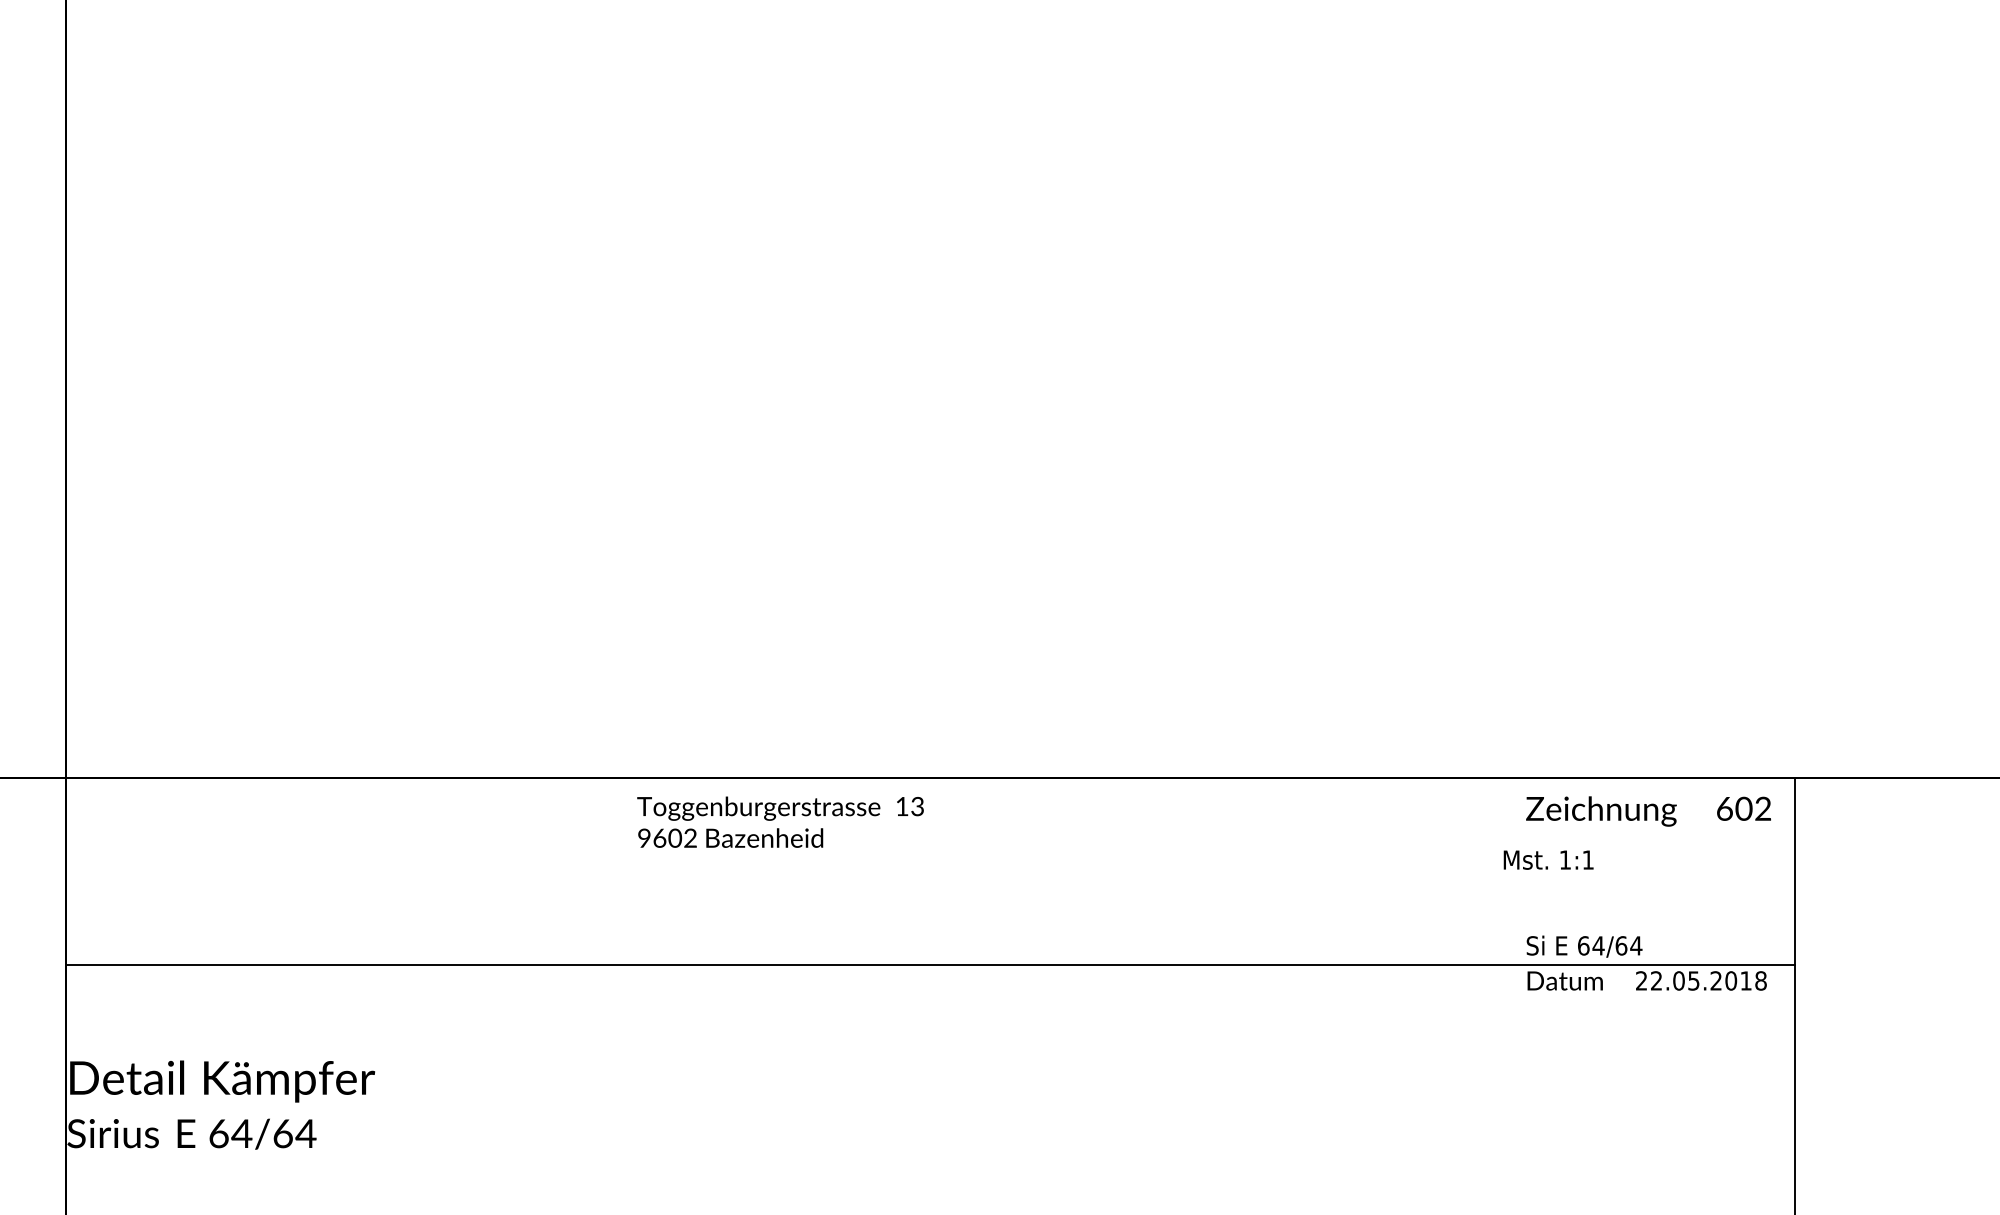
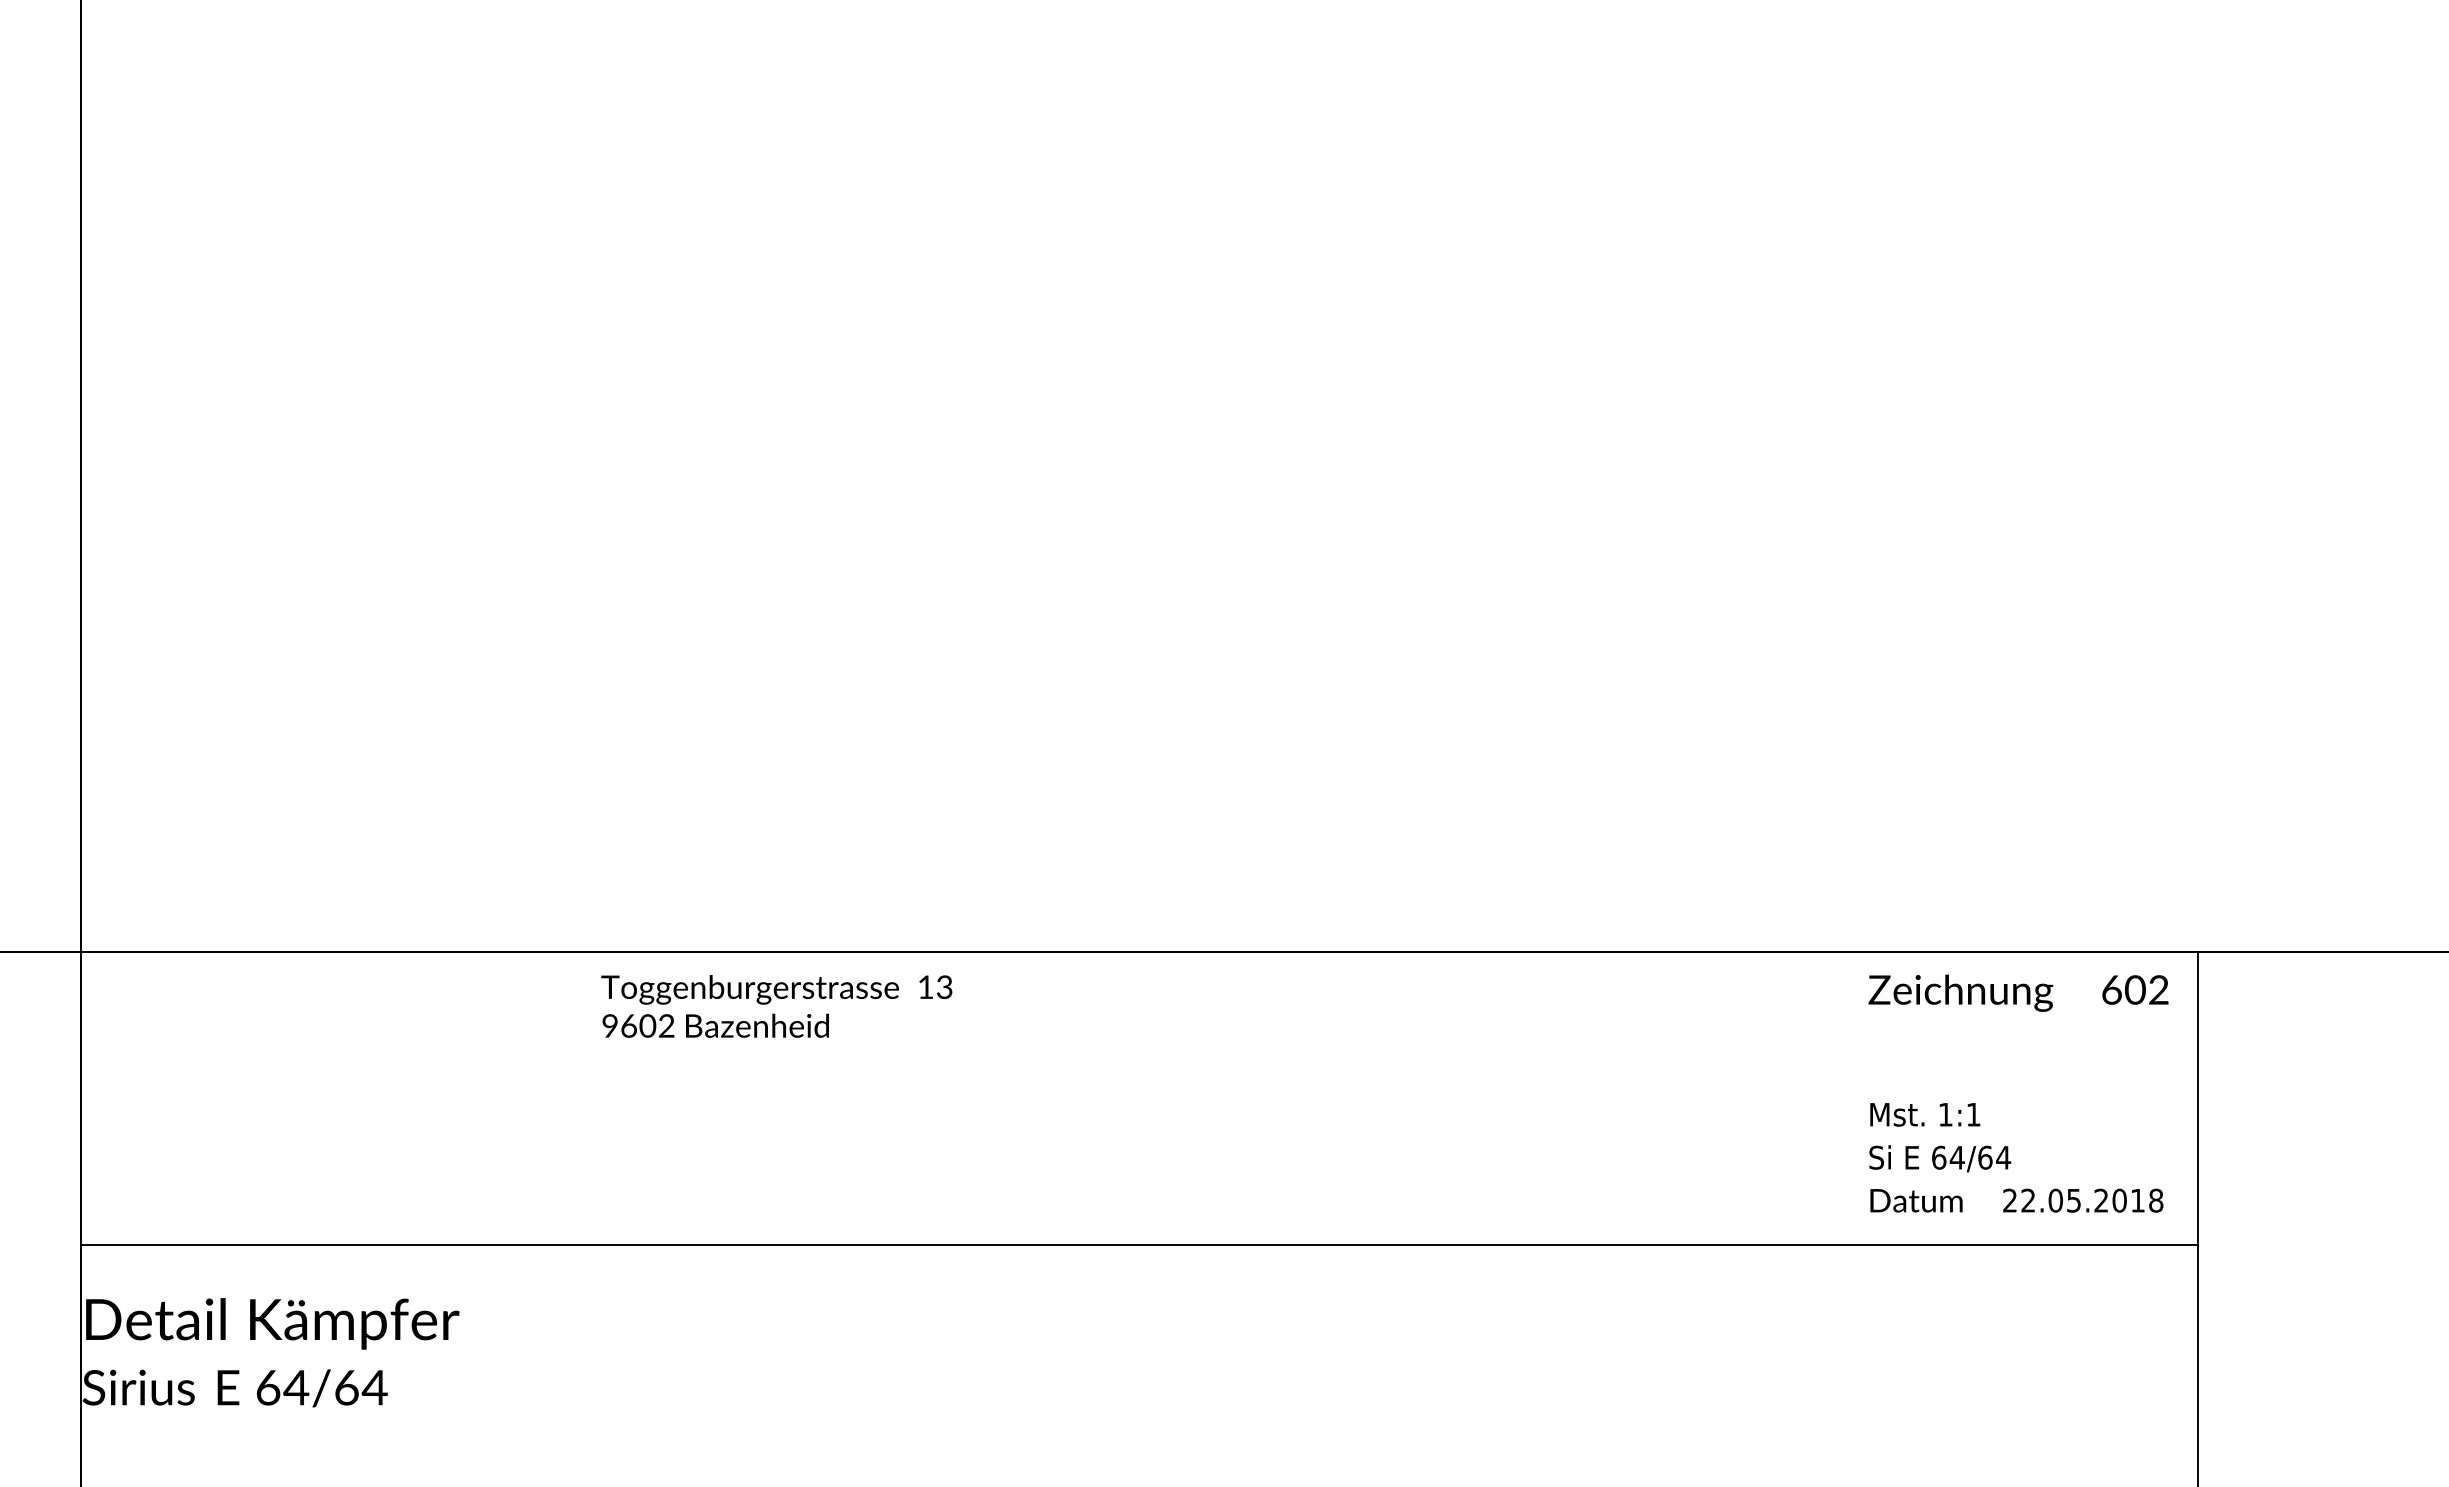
text: (780, 822) -> (776, 1006), moved
text: (1548, 859) -> (1925, 1114), moved
line: (930, 965) -> (1139, 1244), moved

